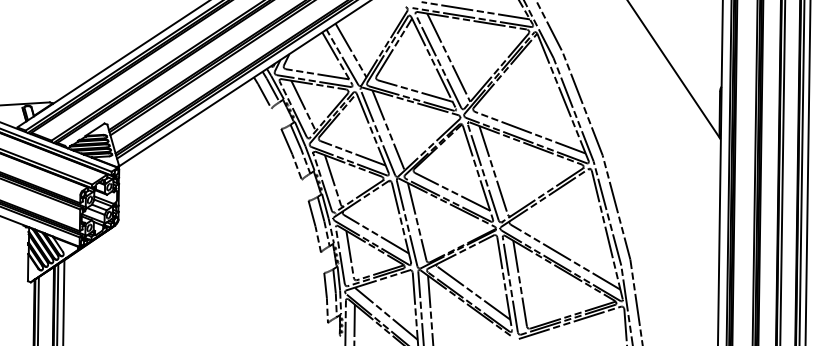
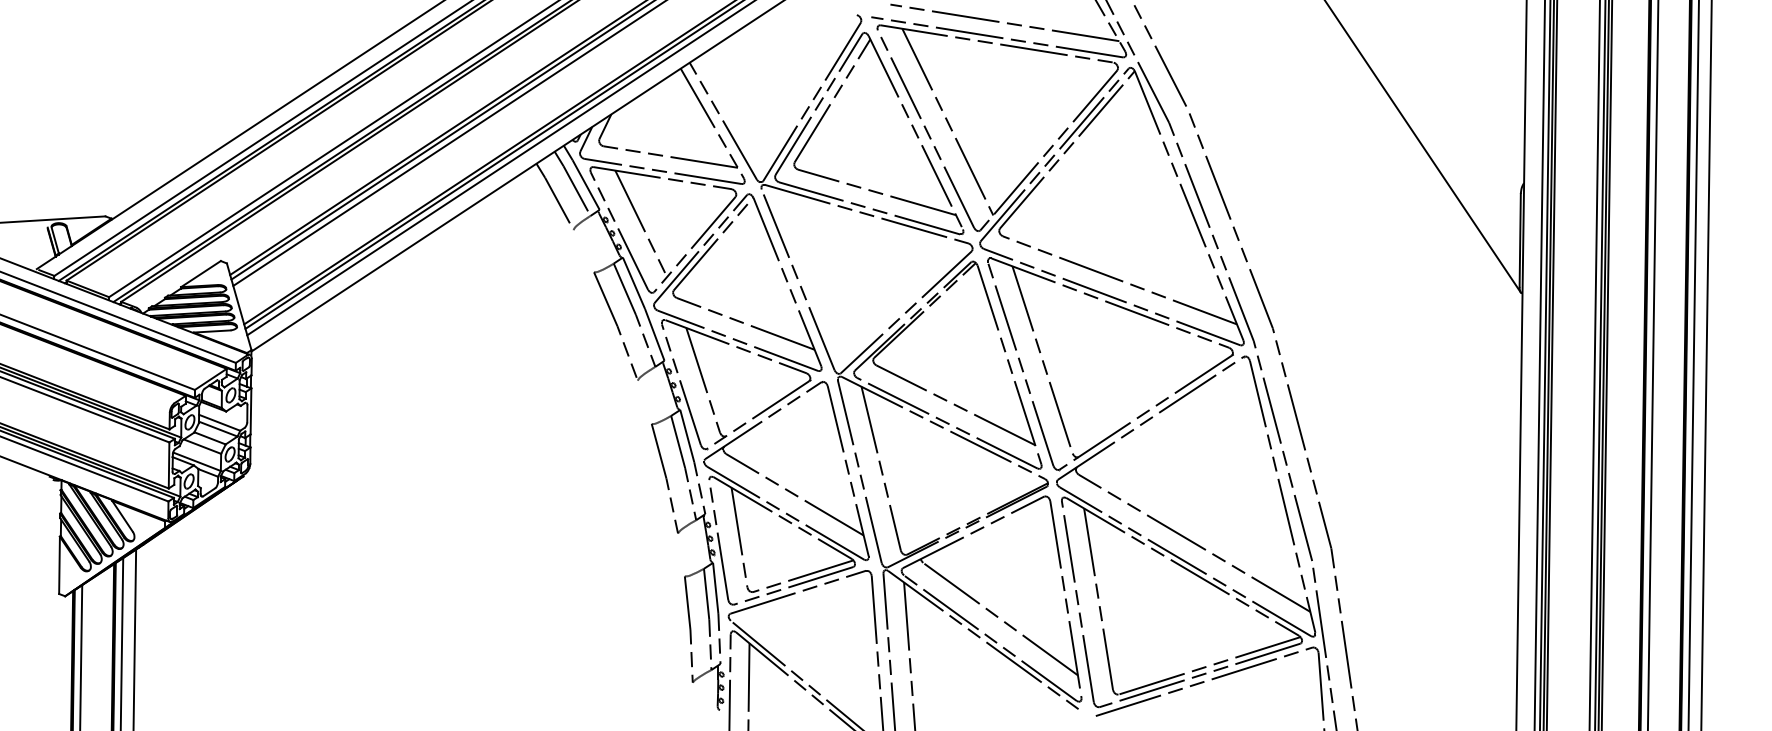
line: (350, 50) -> (740, 106), removed
line: (388, 129) -> (820, 273), removed
line: (386, 313) -> (816, 662), removed

